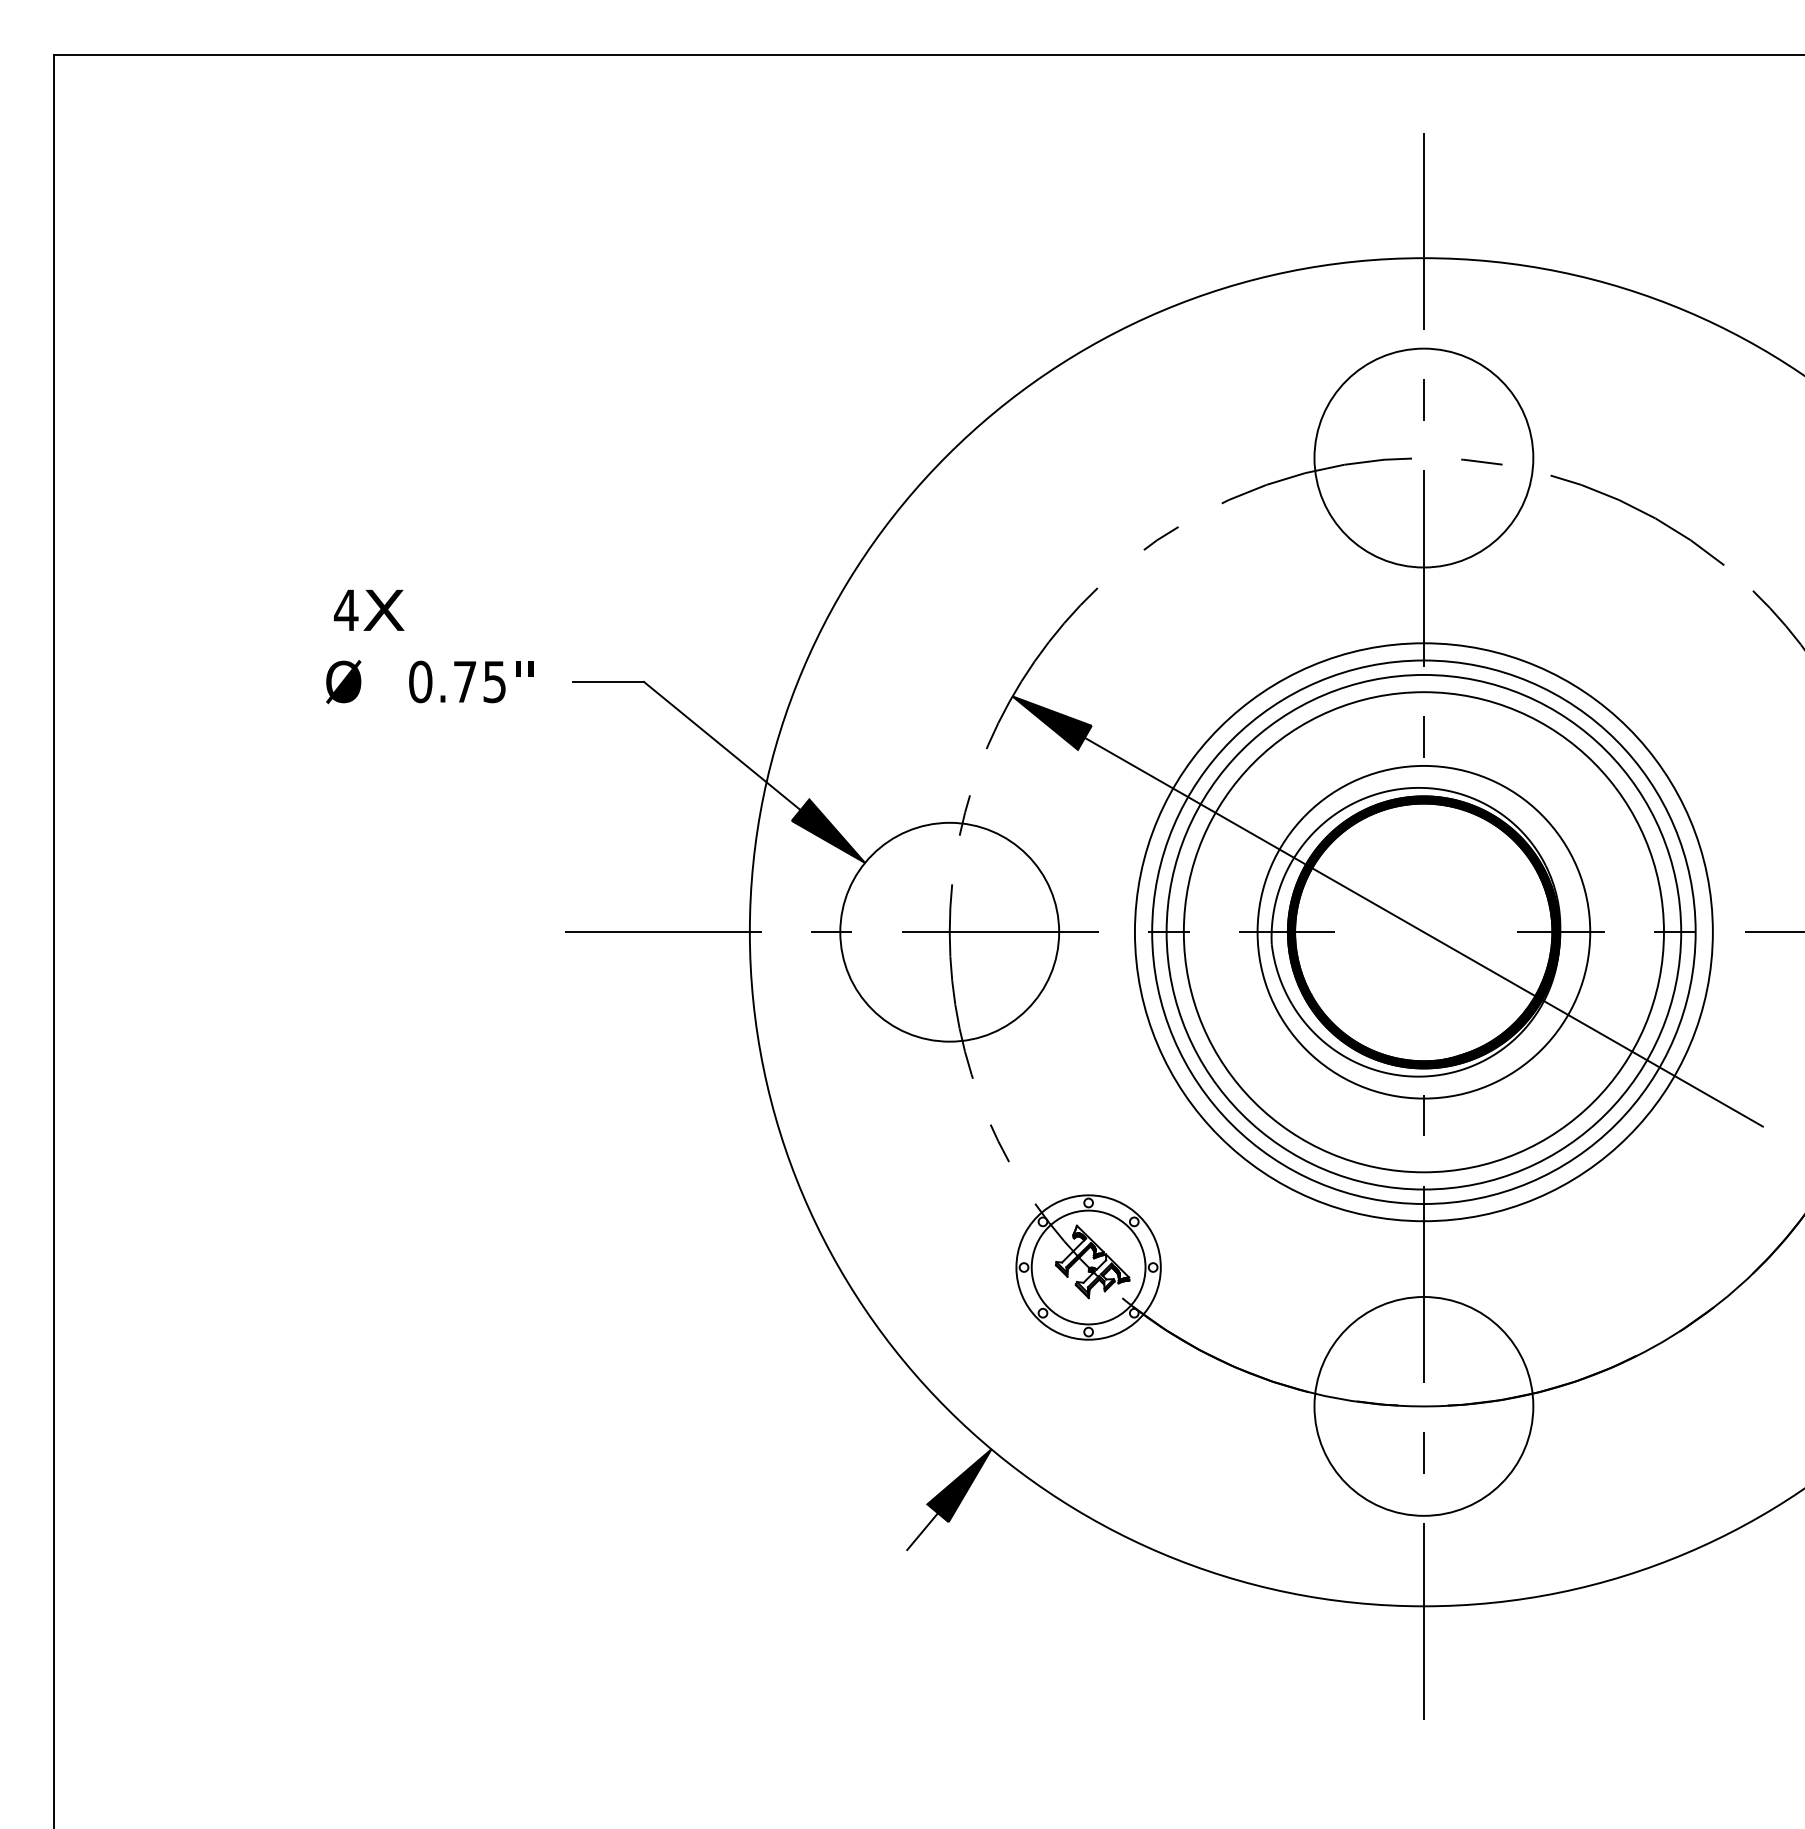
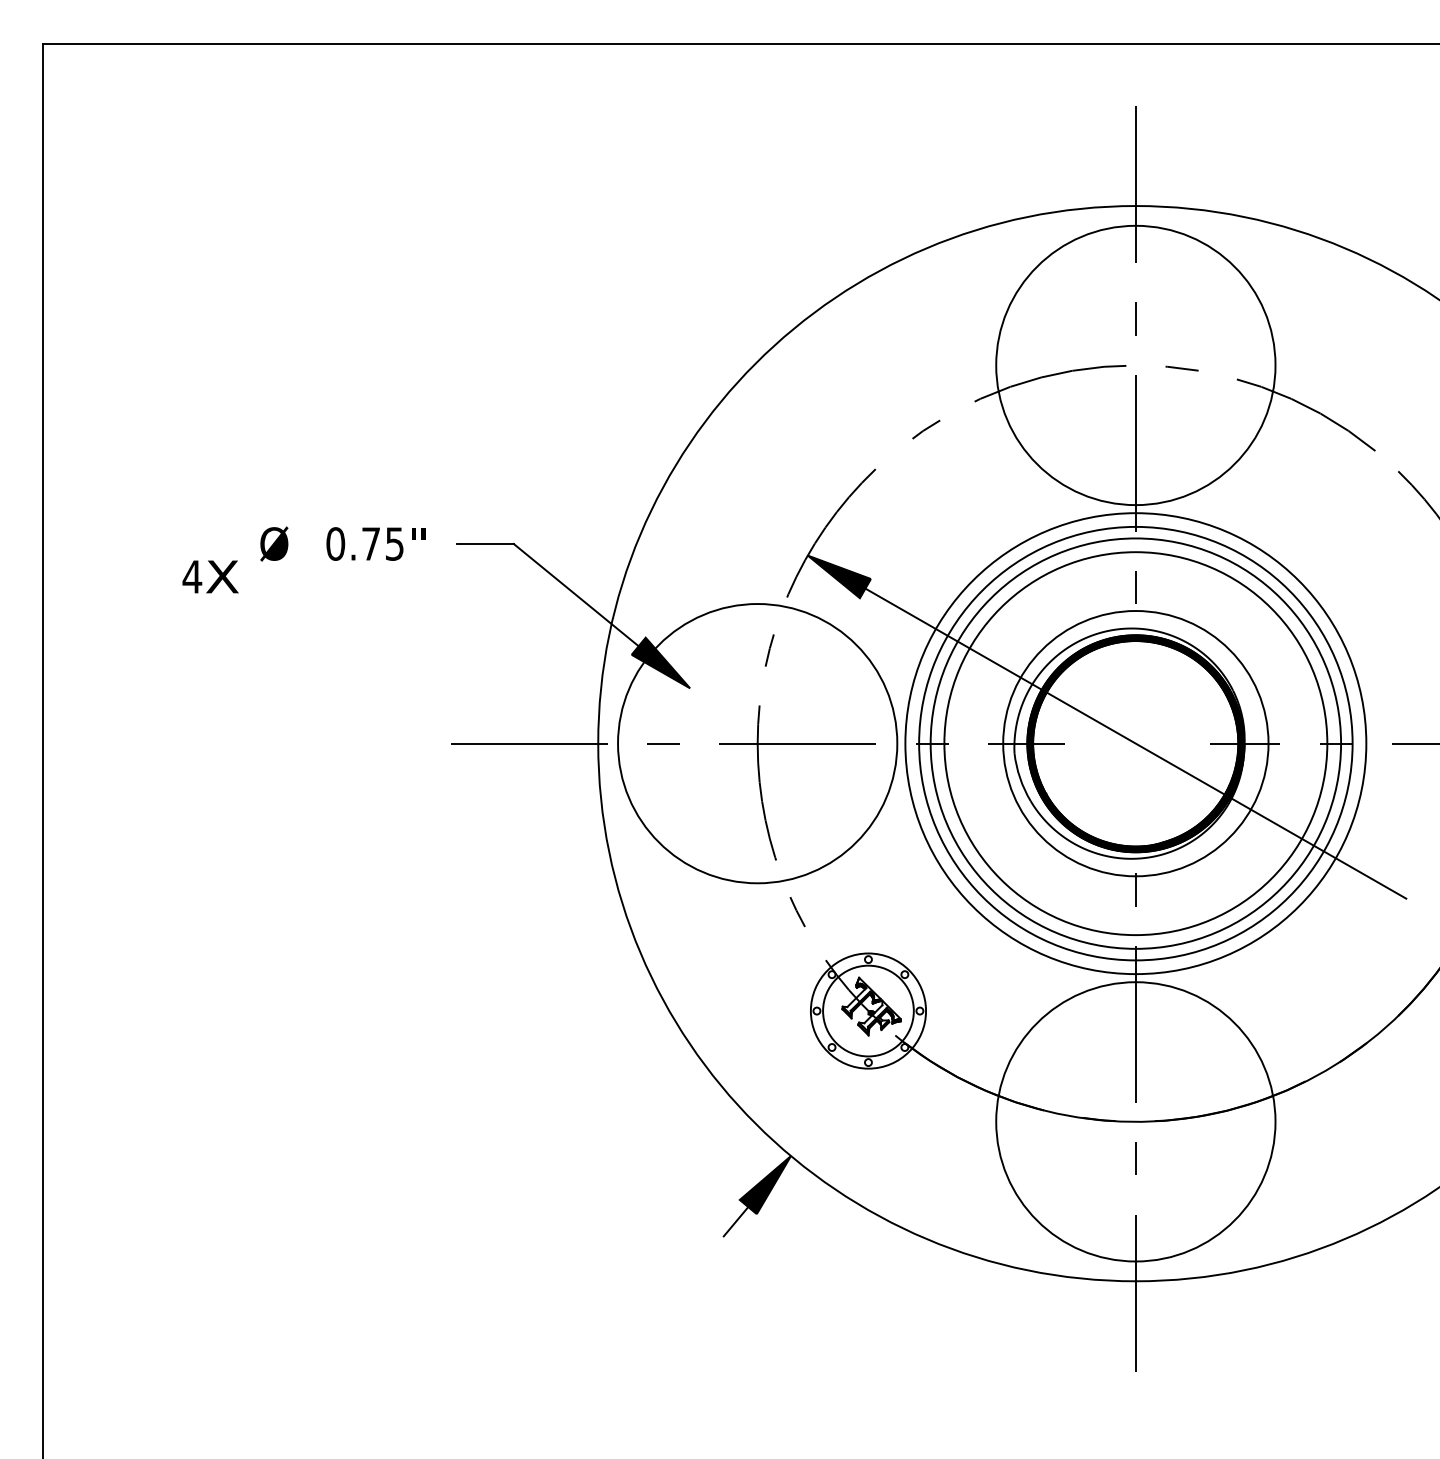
circle: (1423, 458) -> (1135, 365), size x1.6
text: (369, 609) -> (210, 576), moved
circle: (949, 932) -> (757, 743), size x1.6
circle: (1423, 1405) -> (1135, 1121), size x1.6

